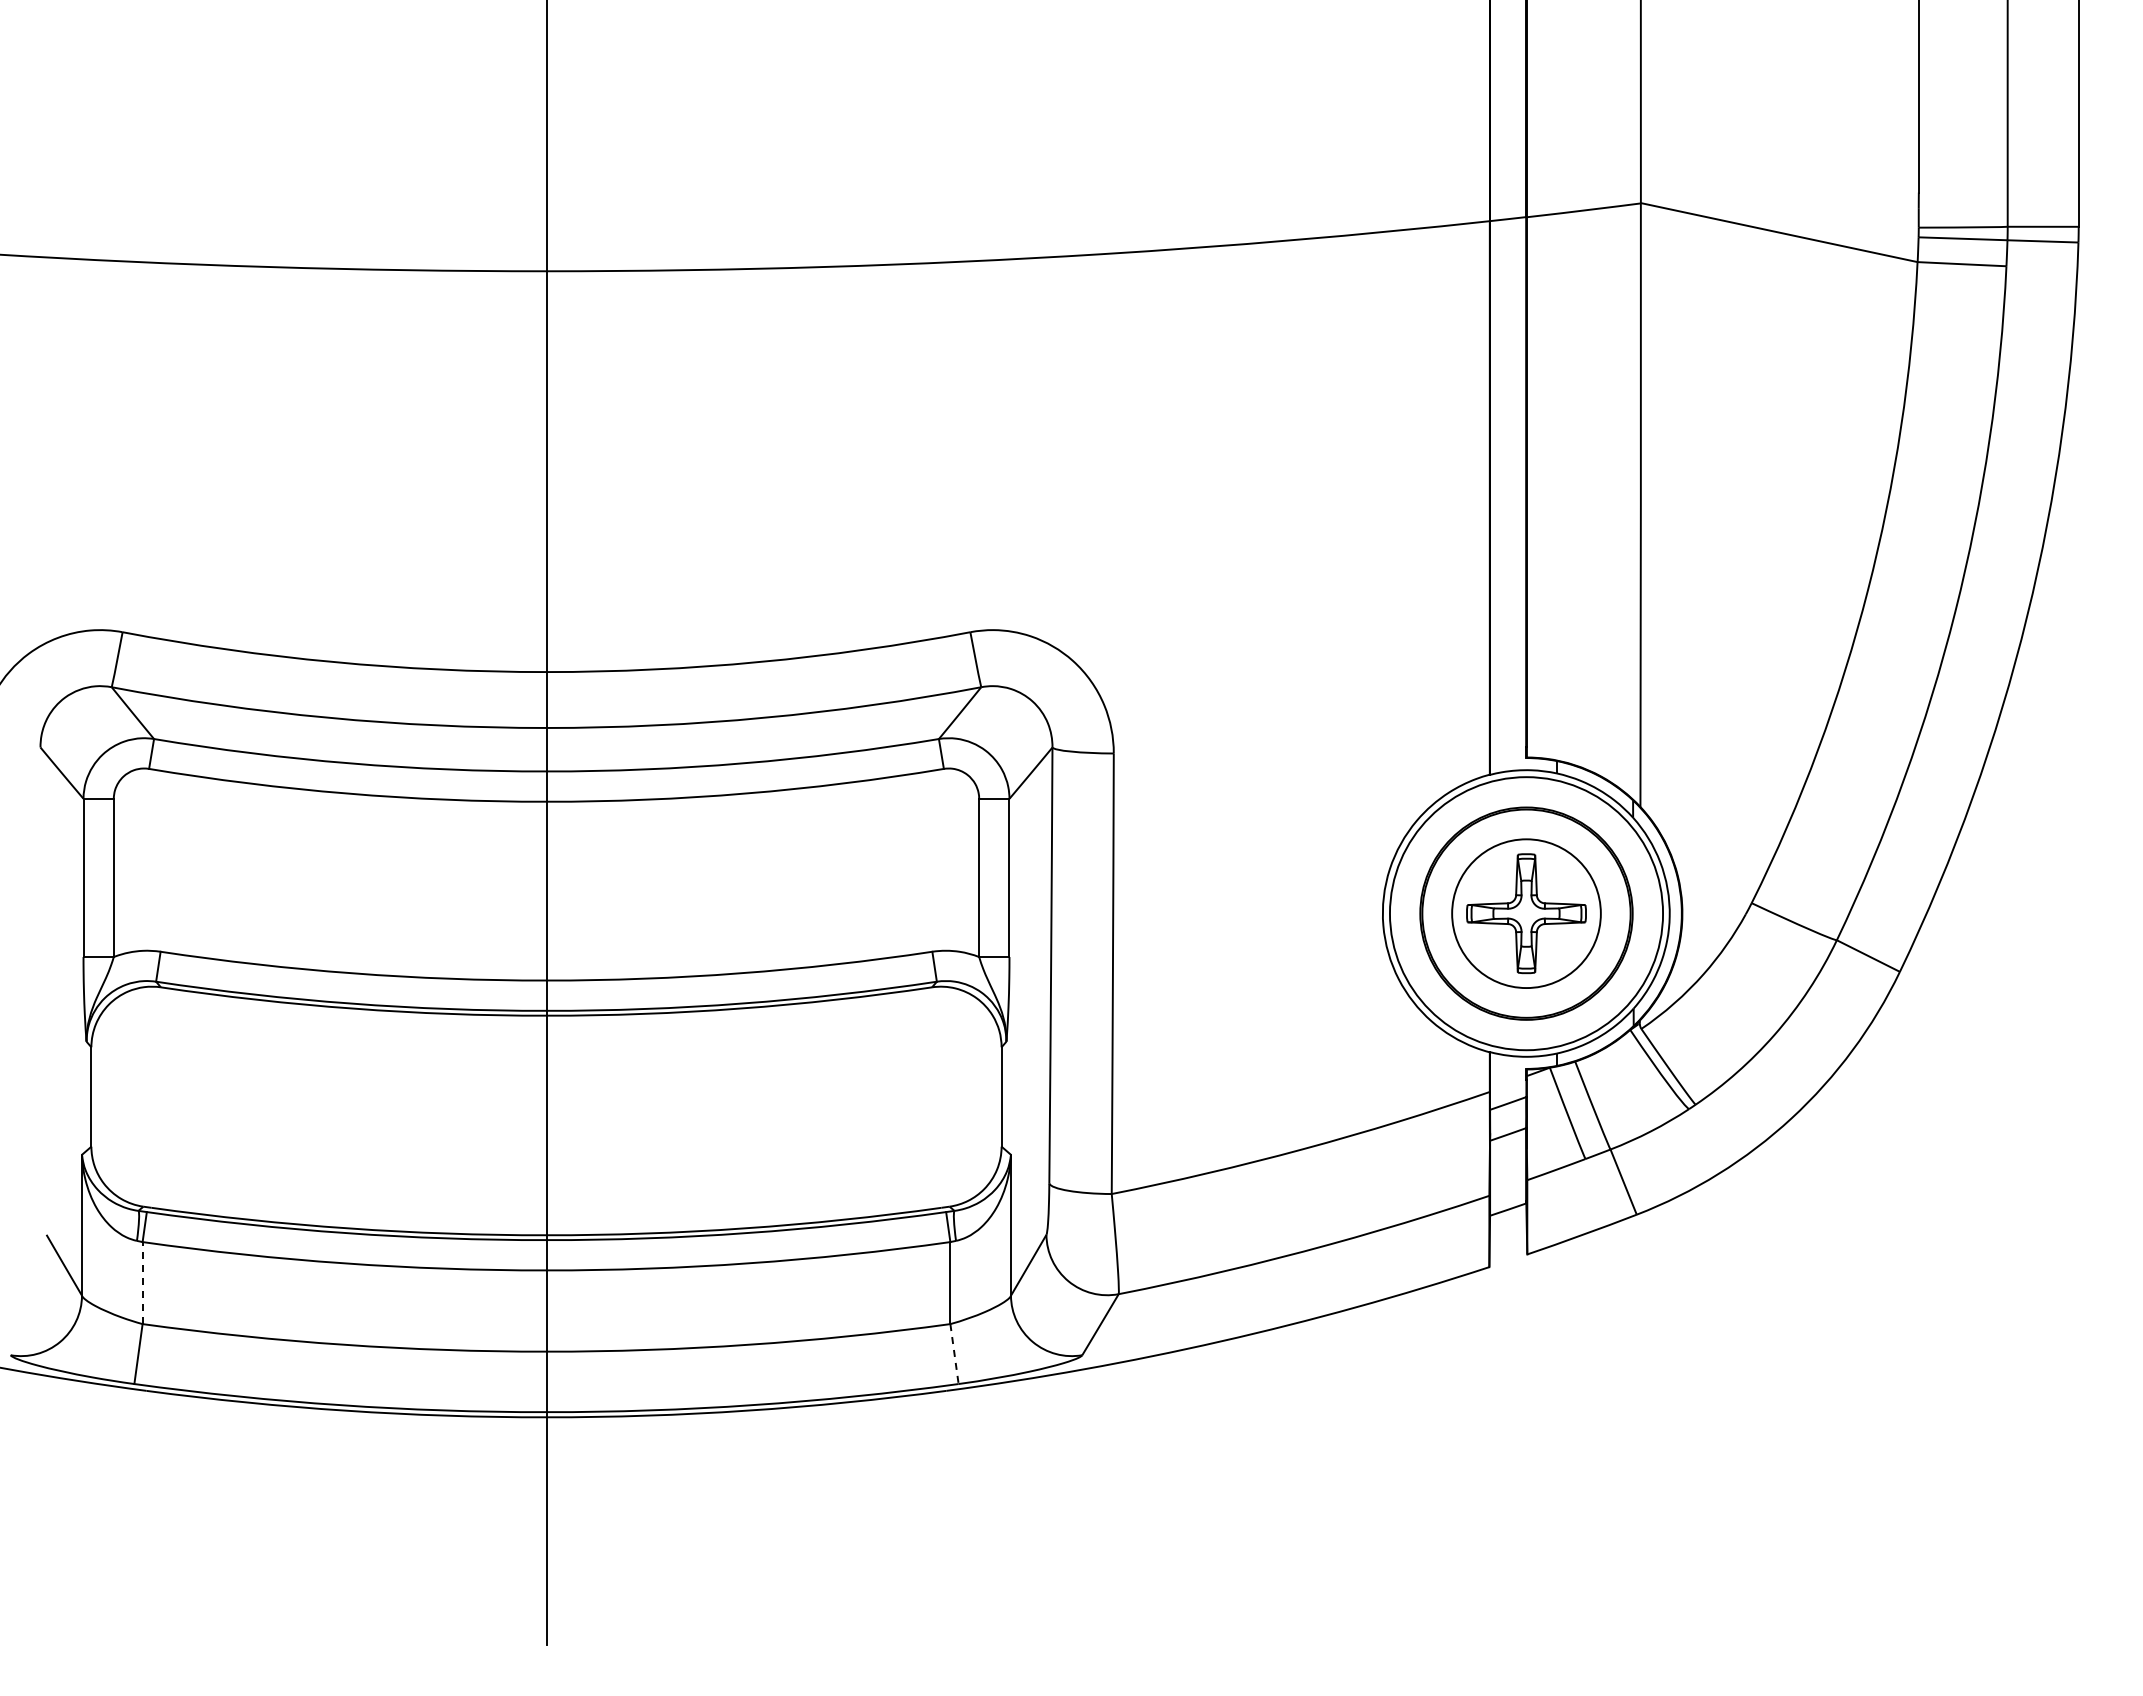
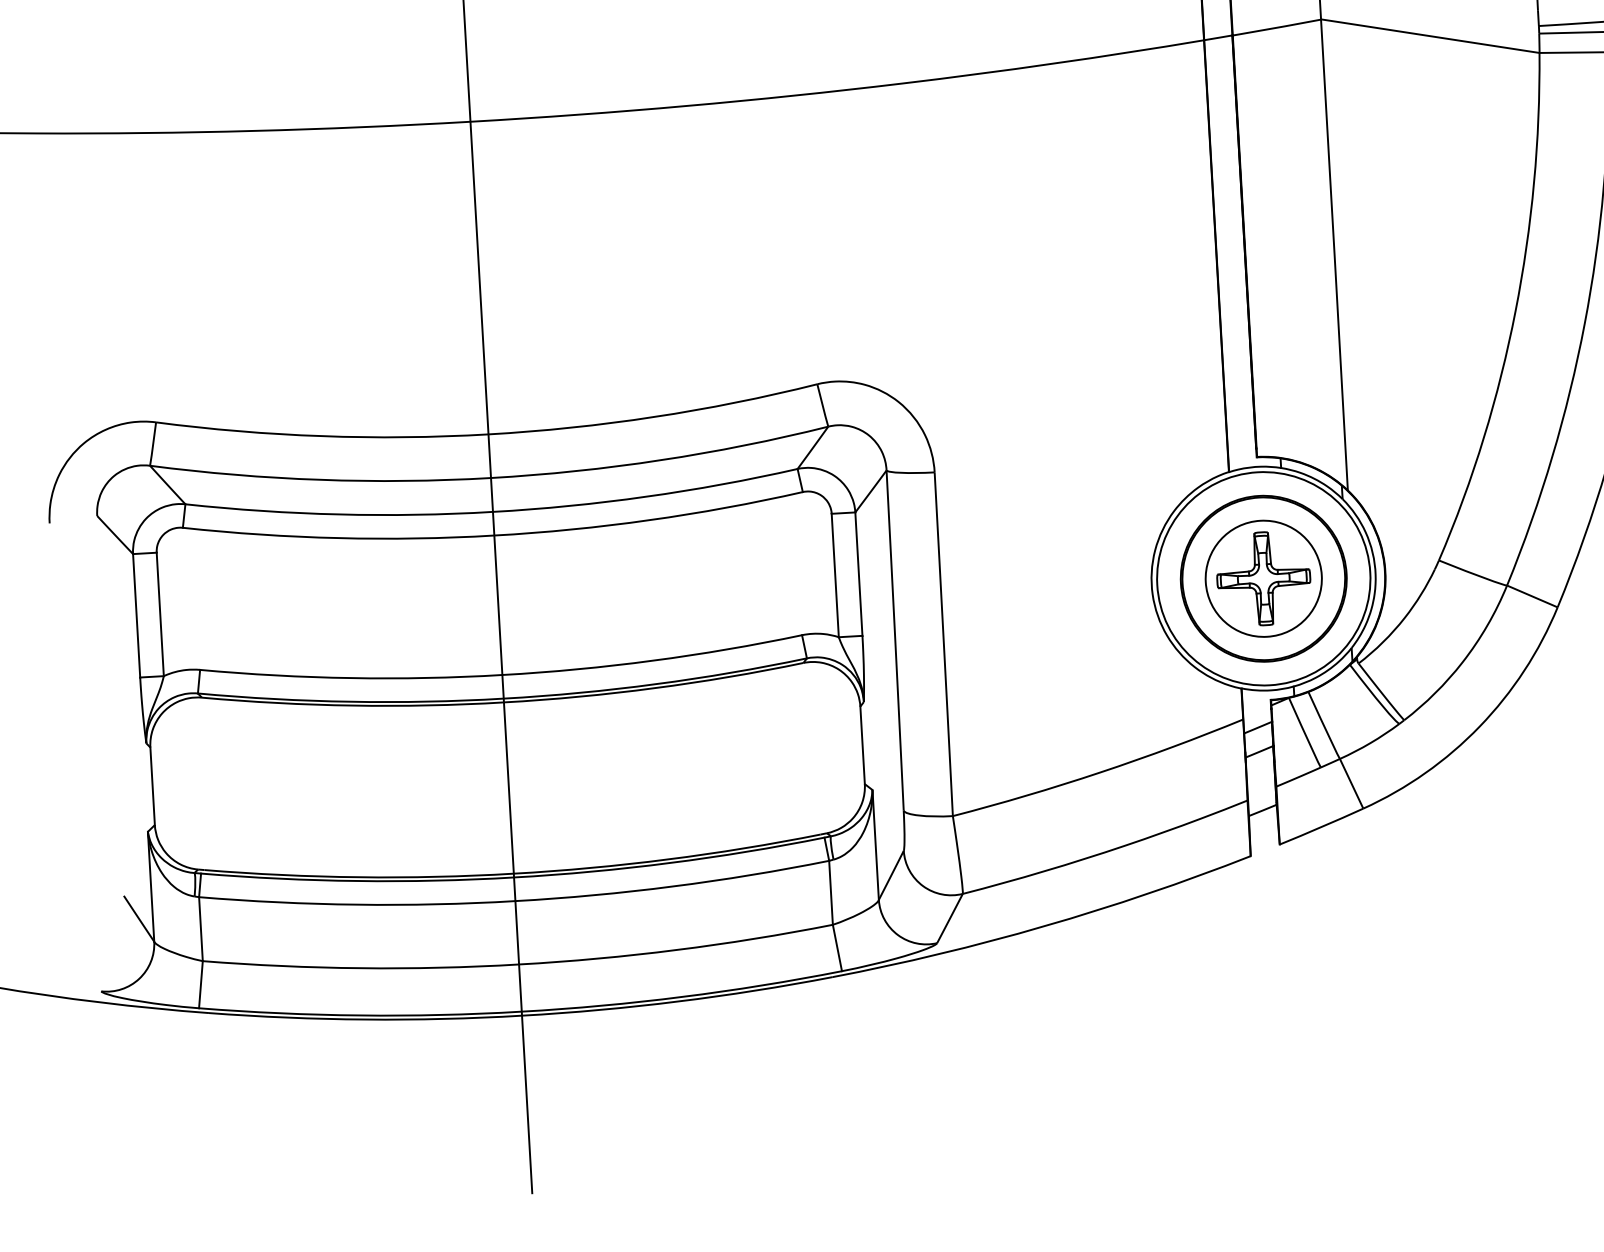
line: (142, 1282) -> (200, 928), dashed -> solid
line: (954, 1354) -> (837, 948), dashed -> solid

